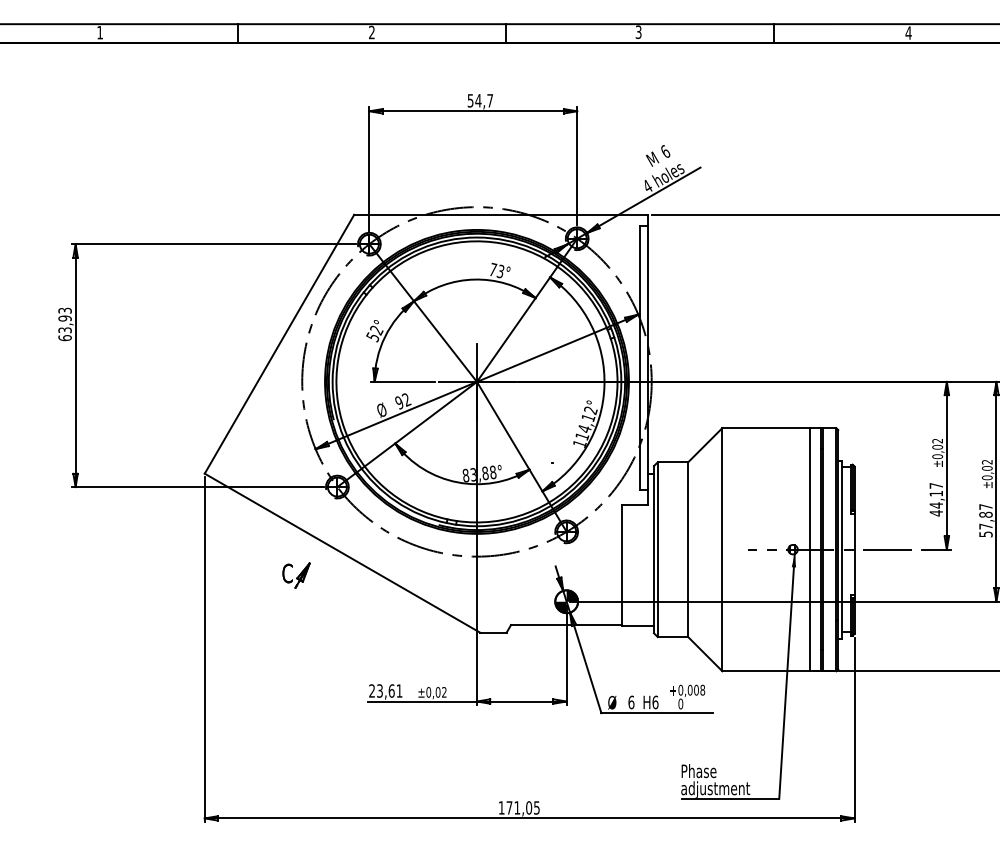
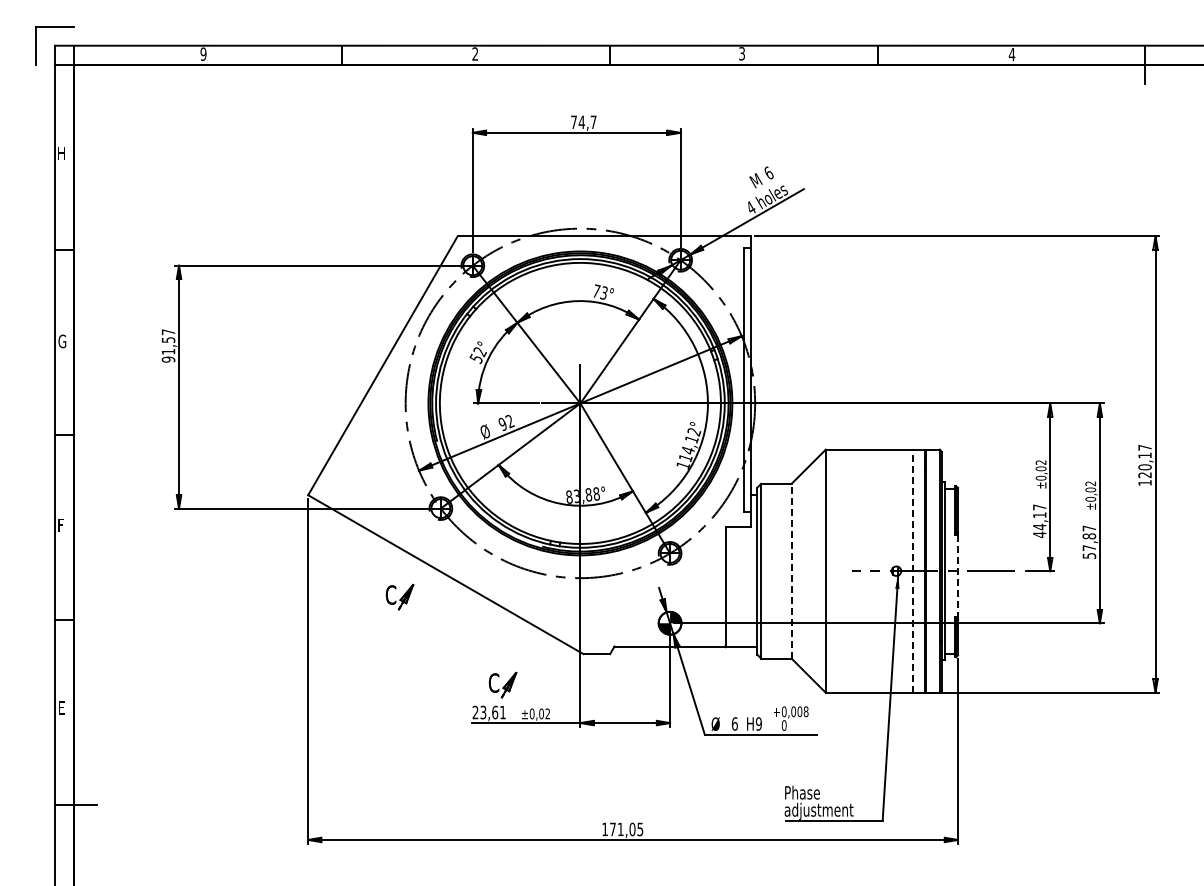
text: (100, 32) -> (203, 54), 1 -> 9
text: (470, 100) -> (573, 122), 54,7 -> 74,7
text: (65, 323) -> (168, 345), 63,93 -> 91,57
line: (688, 548) -> (791, 570), solid -> dashed
line: (810, 549) -> (913, 571), solid -> dashed
line: (854, 553) -> (957, 575), solid -> dashed
part: (399, 662) -> (502, 684), added
text: (655, 701) -> (758, 723), H6 -> H9

